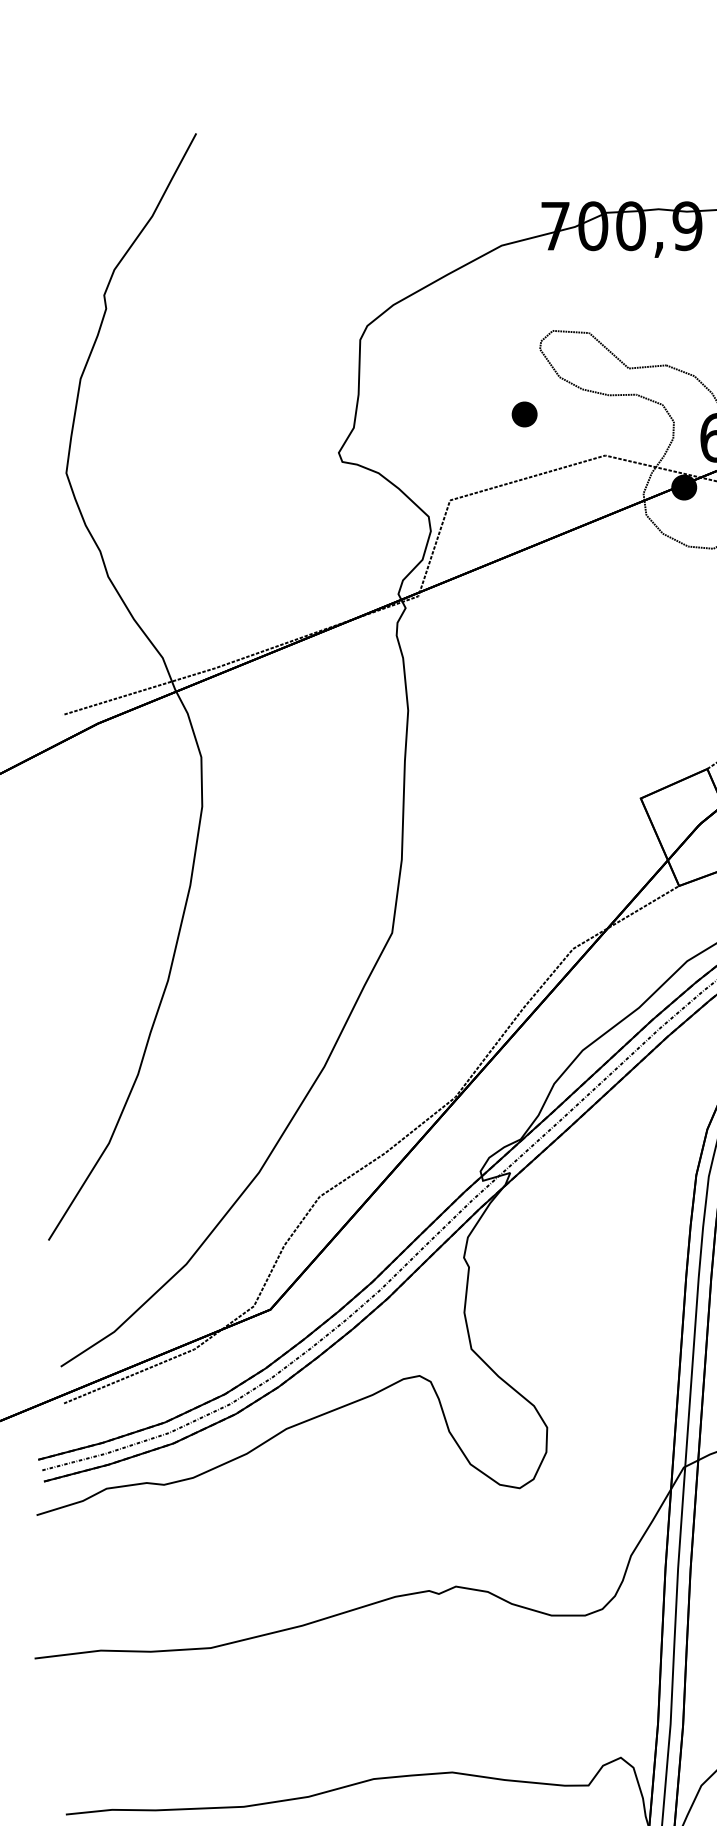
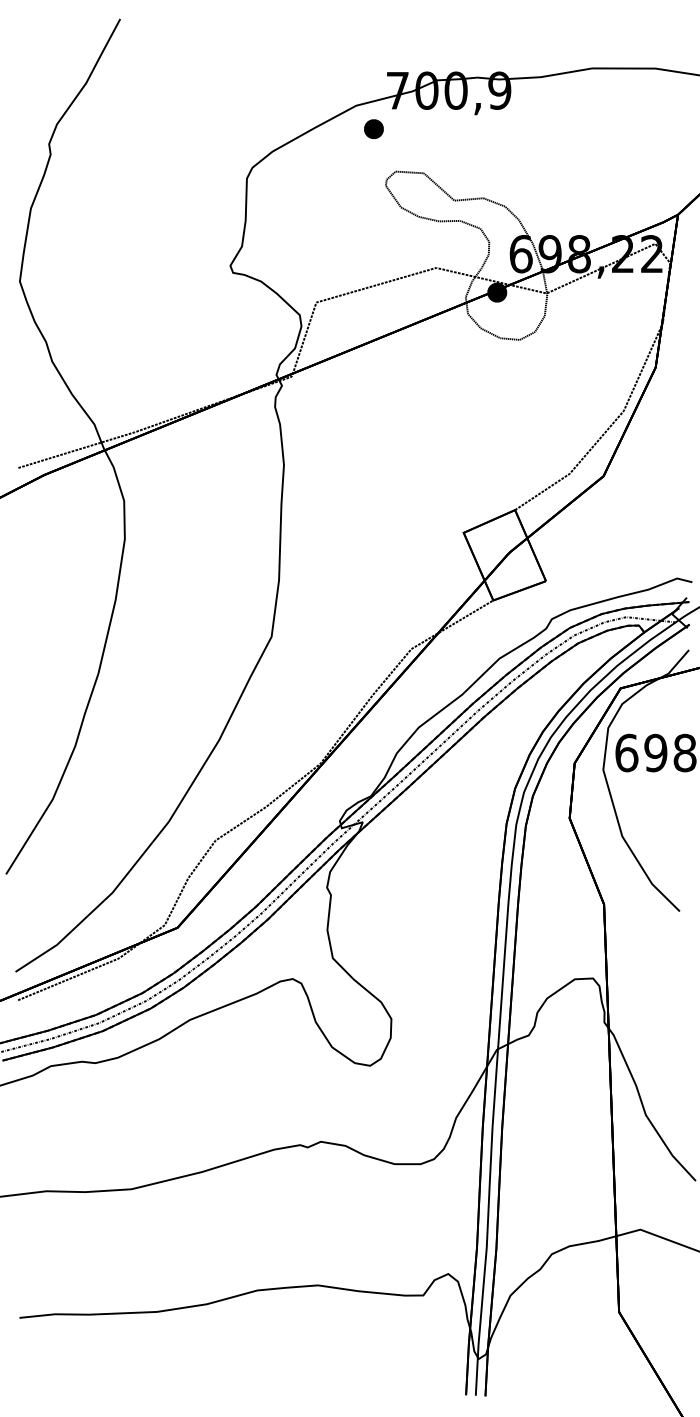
part: (524, 413) -> (373, 128), moved

